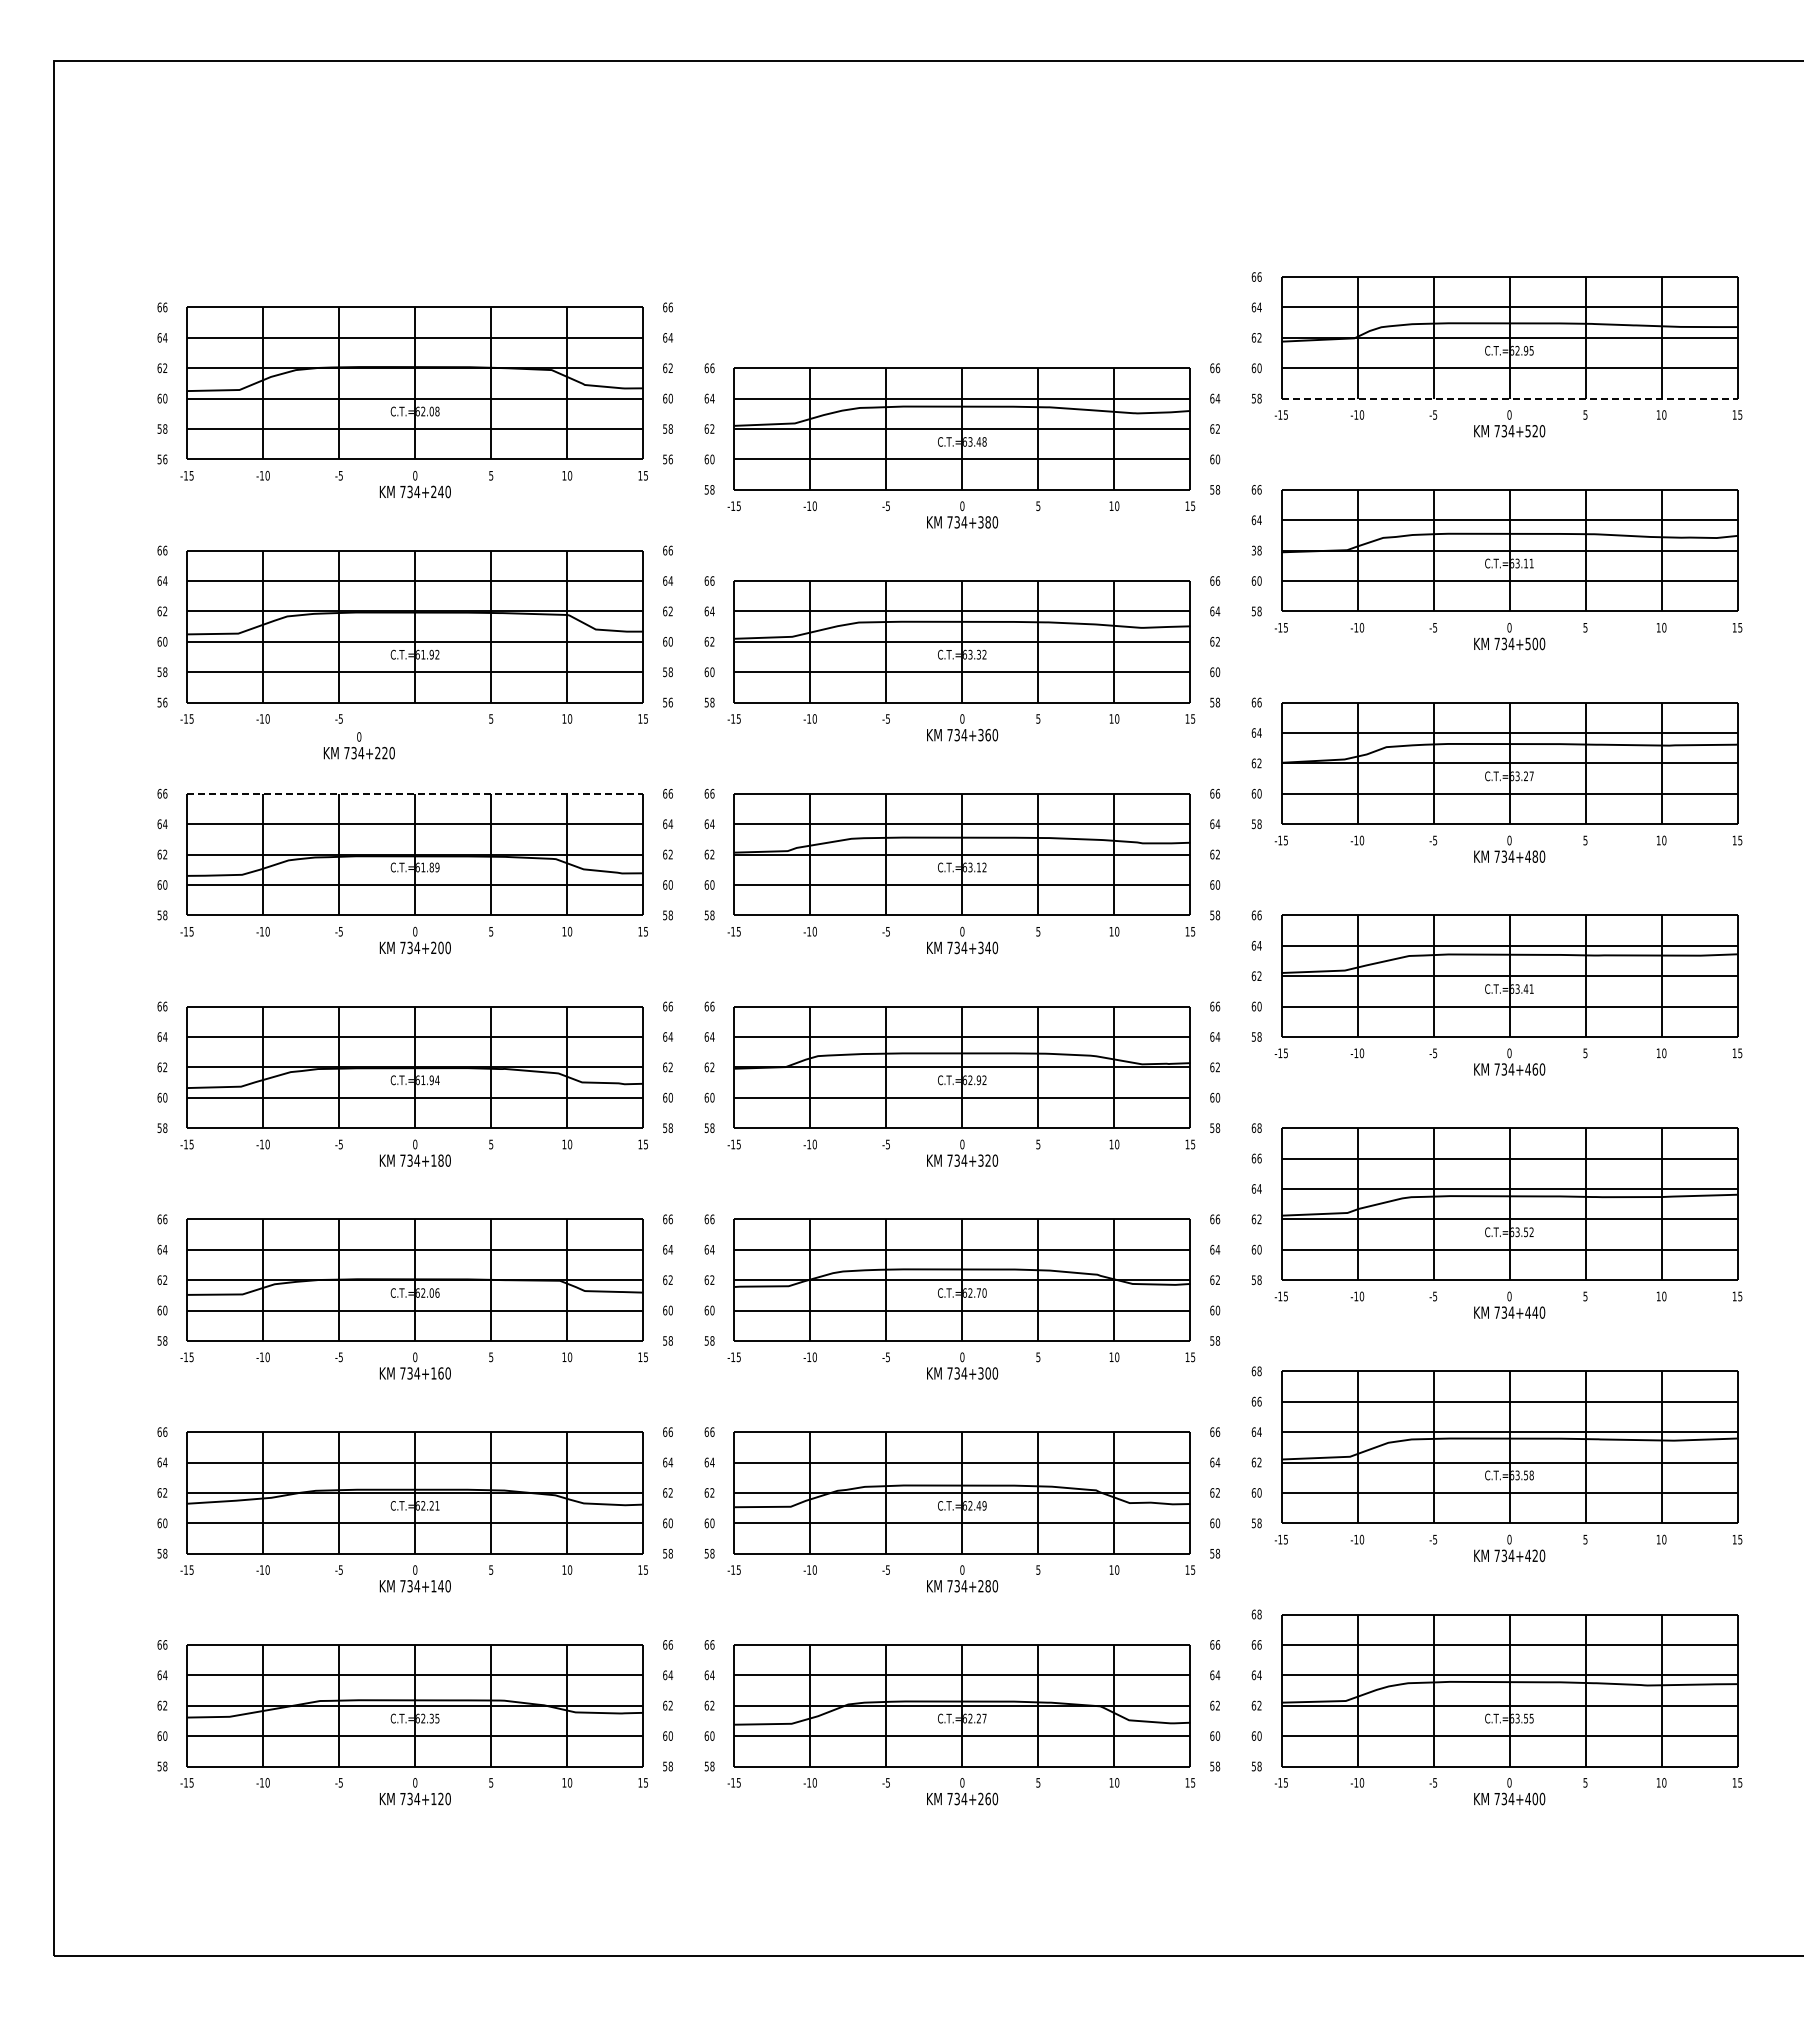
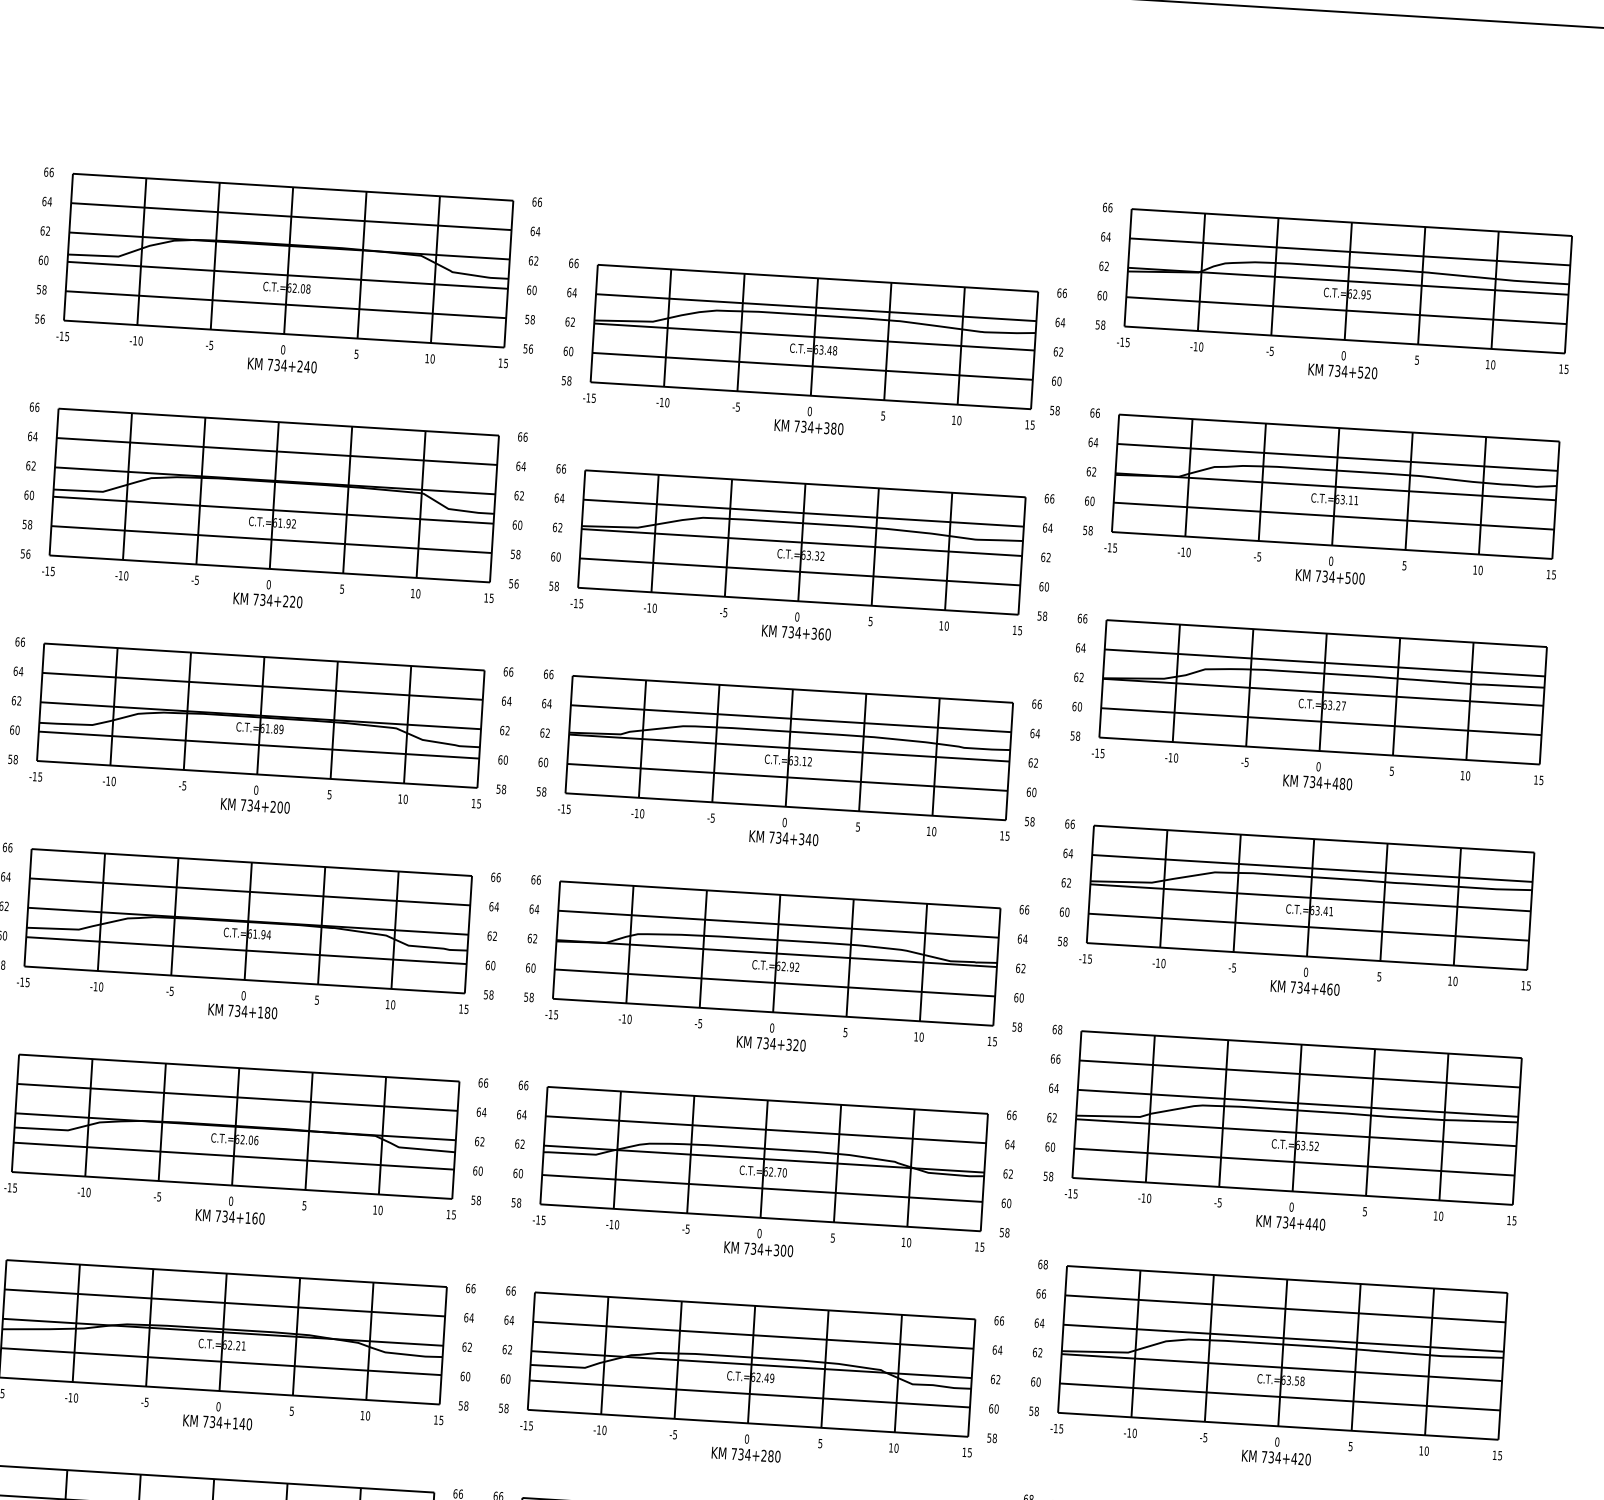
line: (1509, 398) -> (1344, 339), dashed -> solid
text: (1256, 550) -> (1091, 471), 38 -> 62
text: (358, 745) -> (267, 592), moved
line: (415, 793) -> (264, 656), dashed -> solid

